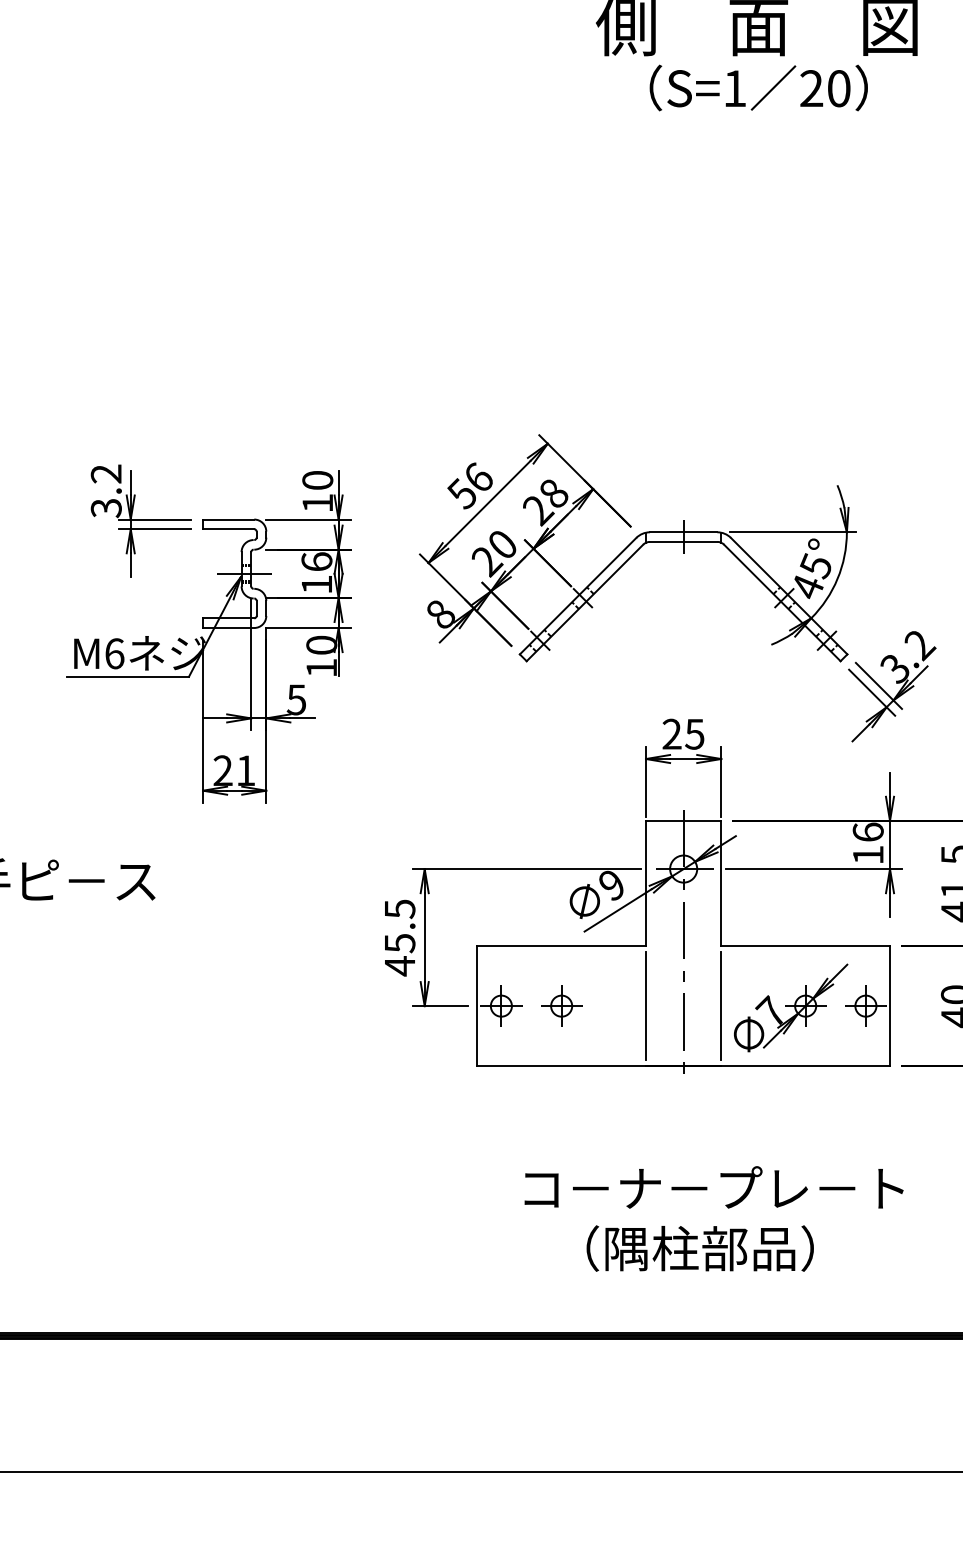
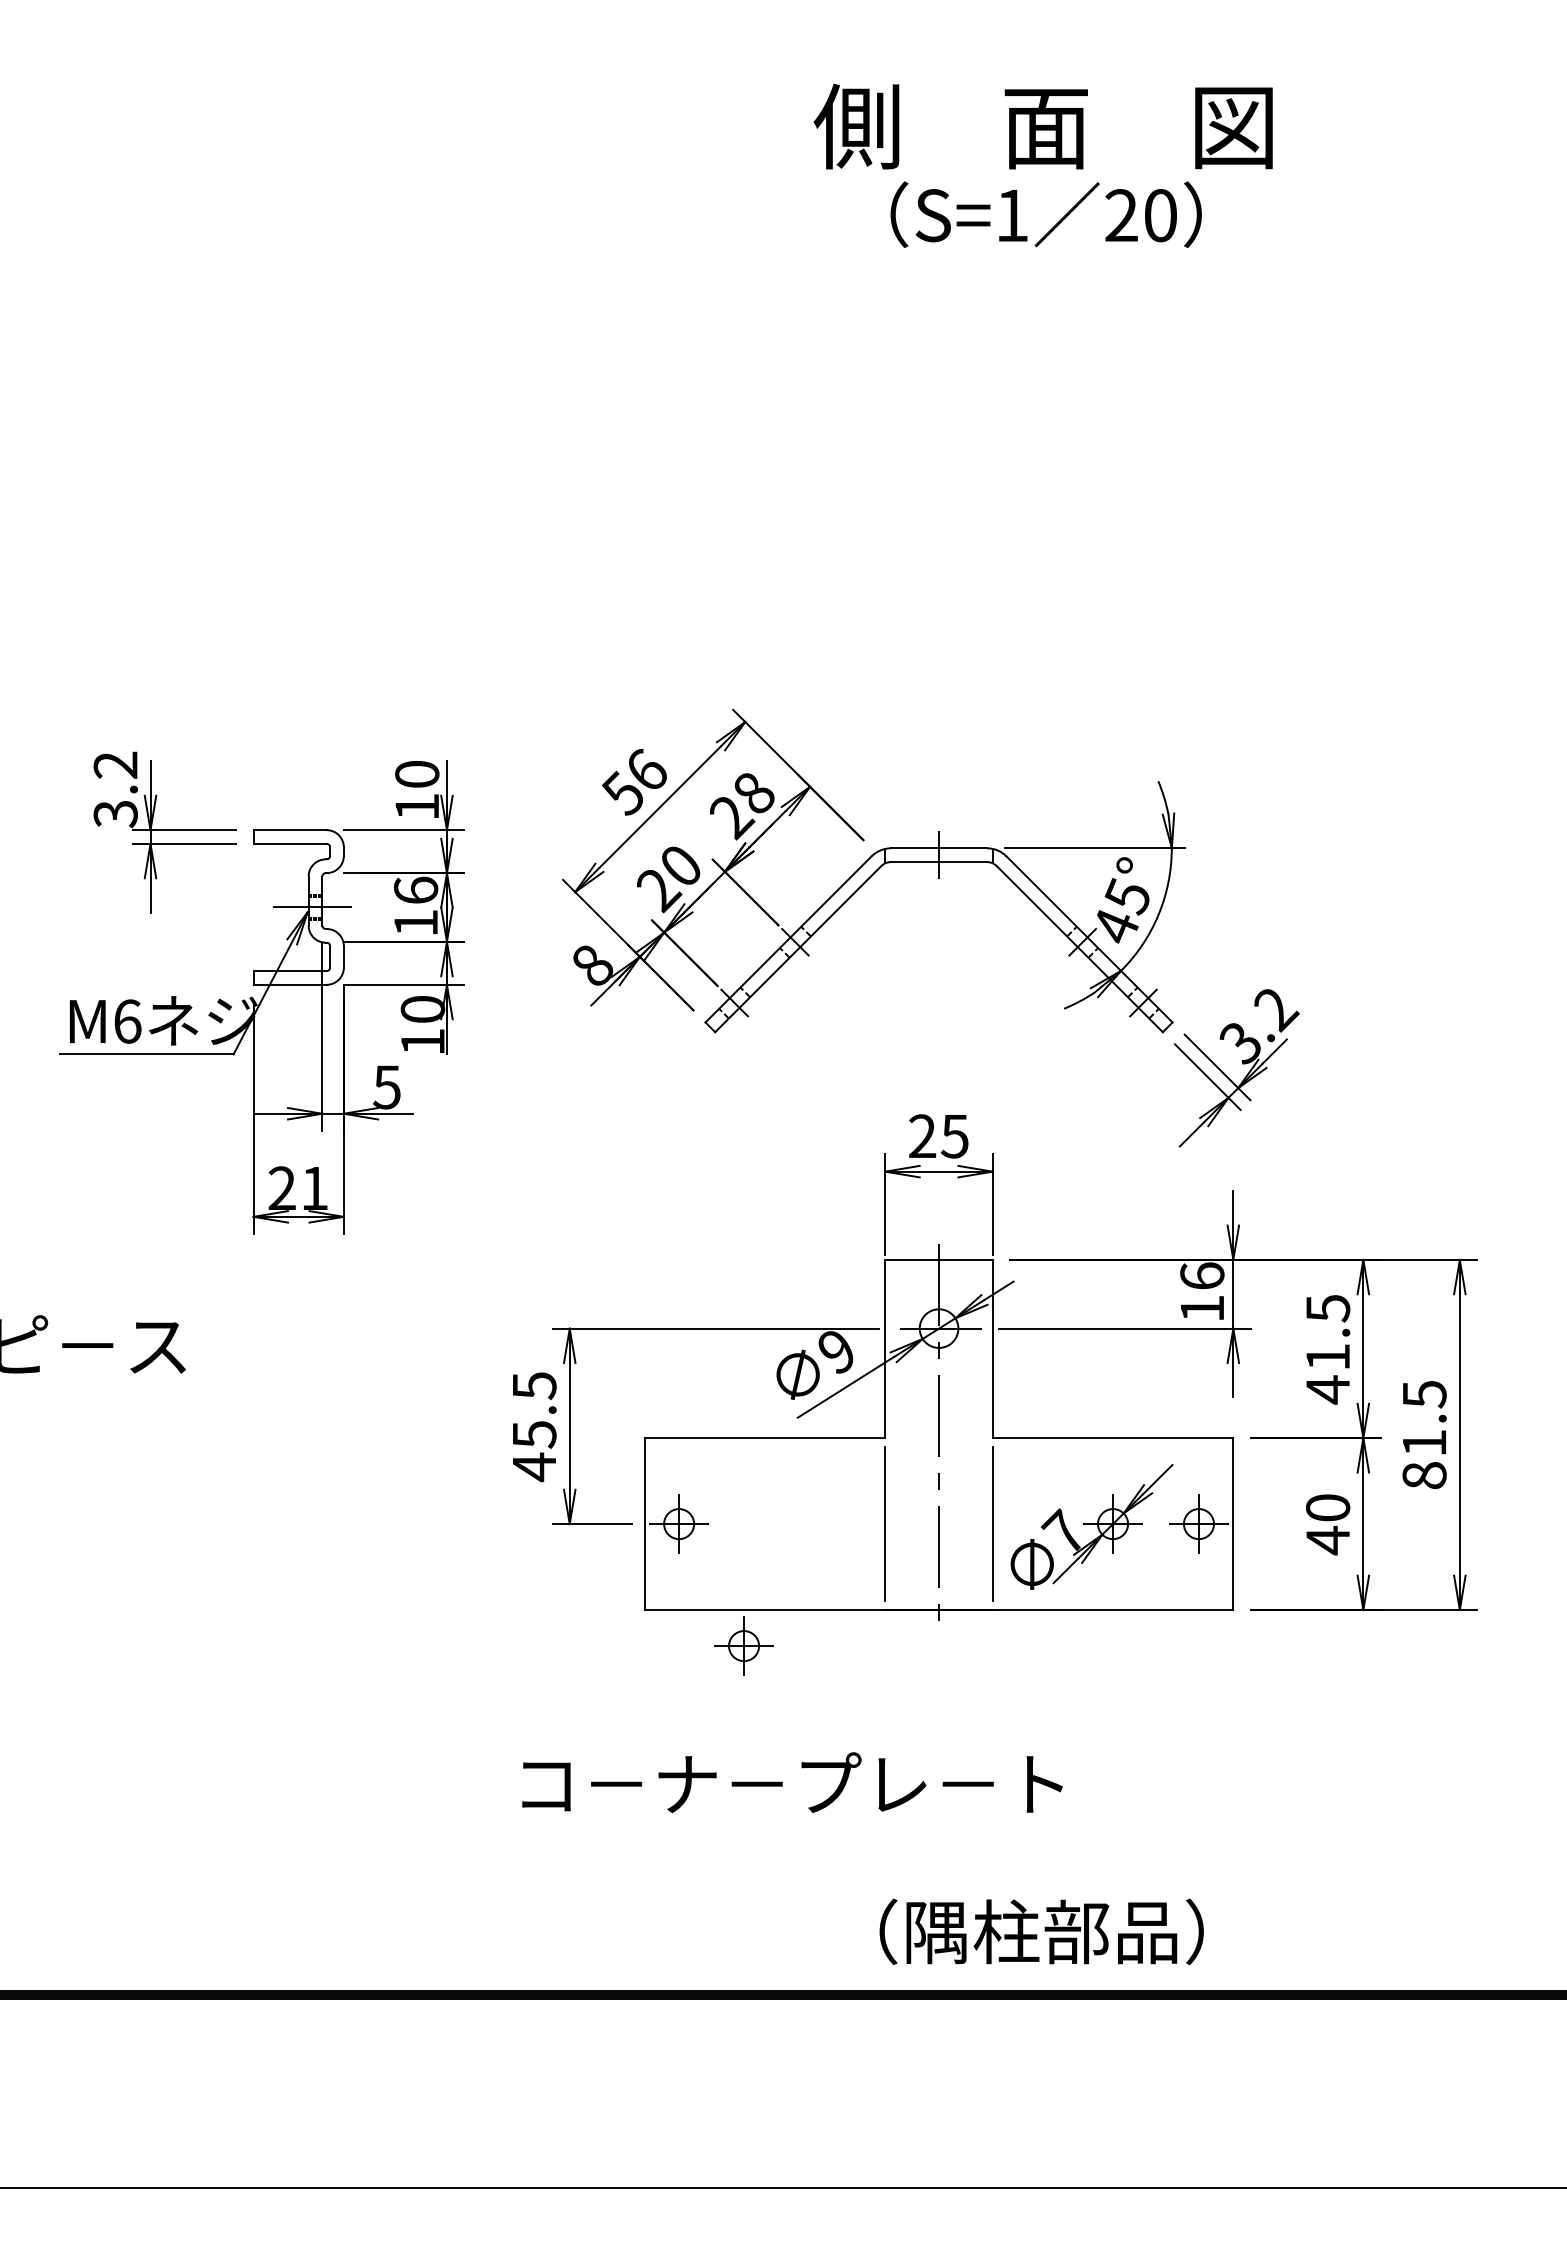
part: (561, 1005) -> (743, 1645), moved
text: (714, 1187) -> (792, 1782), moved
text: (700, 1248) -> (1041, 1931), moved

